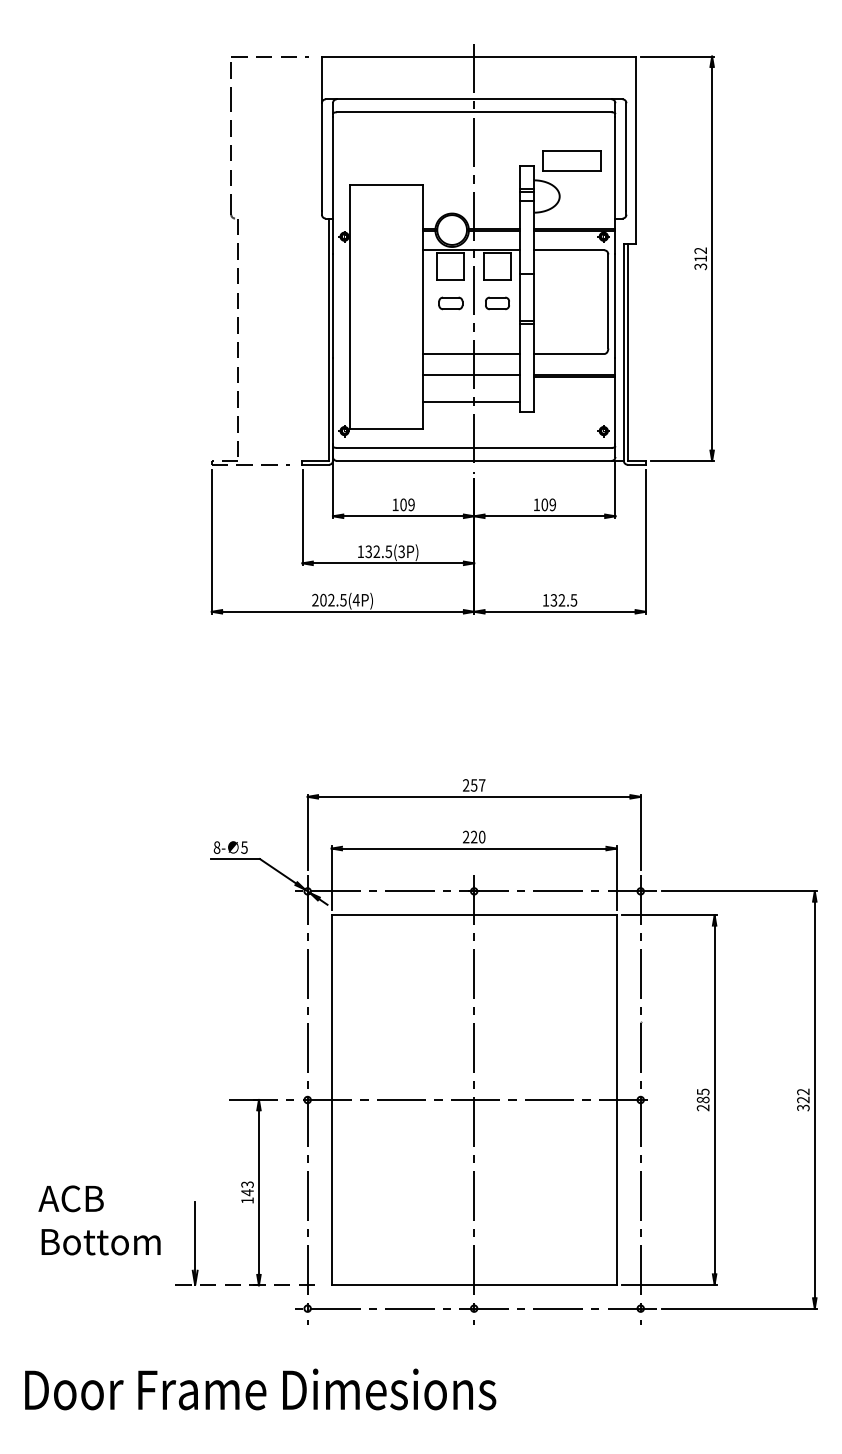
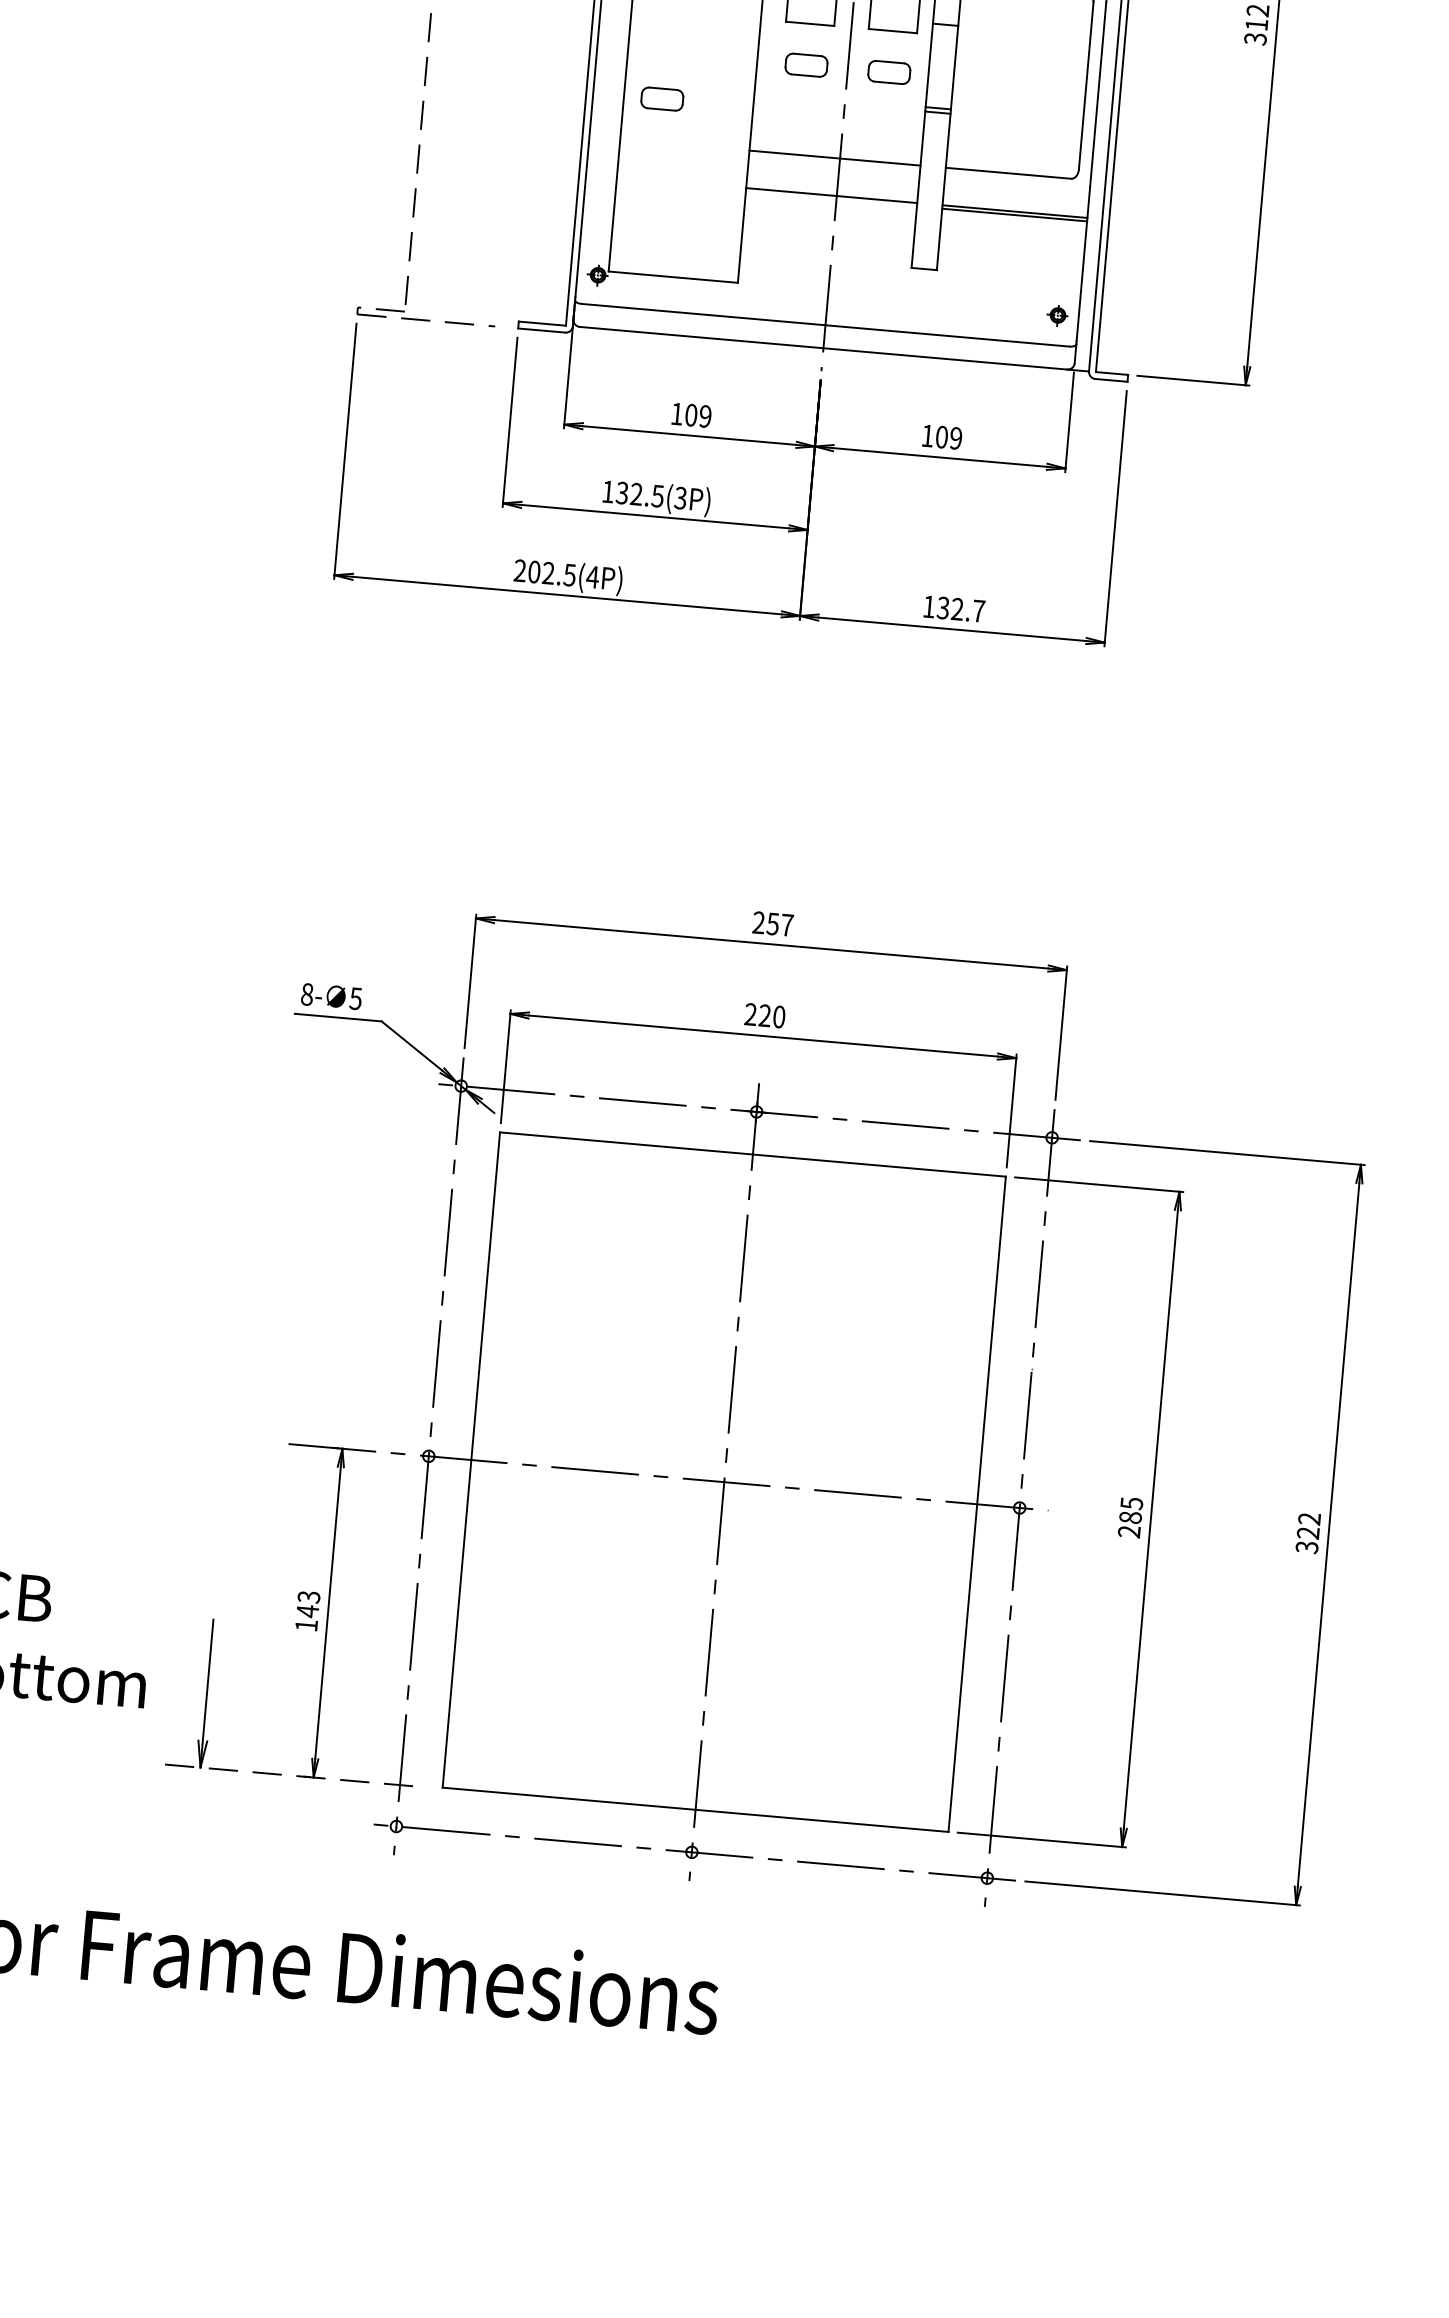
part: (371, 329) -> (661, 99), added
line: (471, 401) -> (827, 242), removed
text: (573, 600) -> (978, 611), 132.5 -> 132.7

